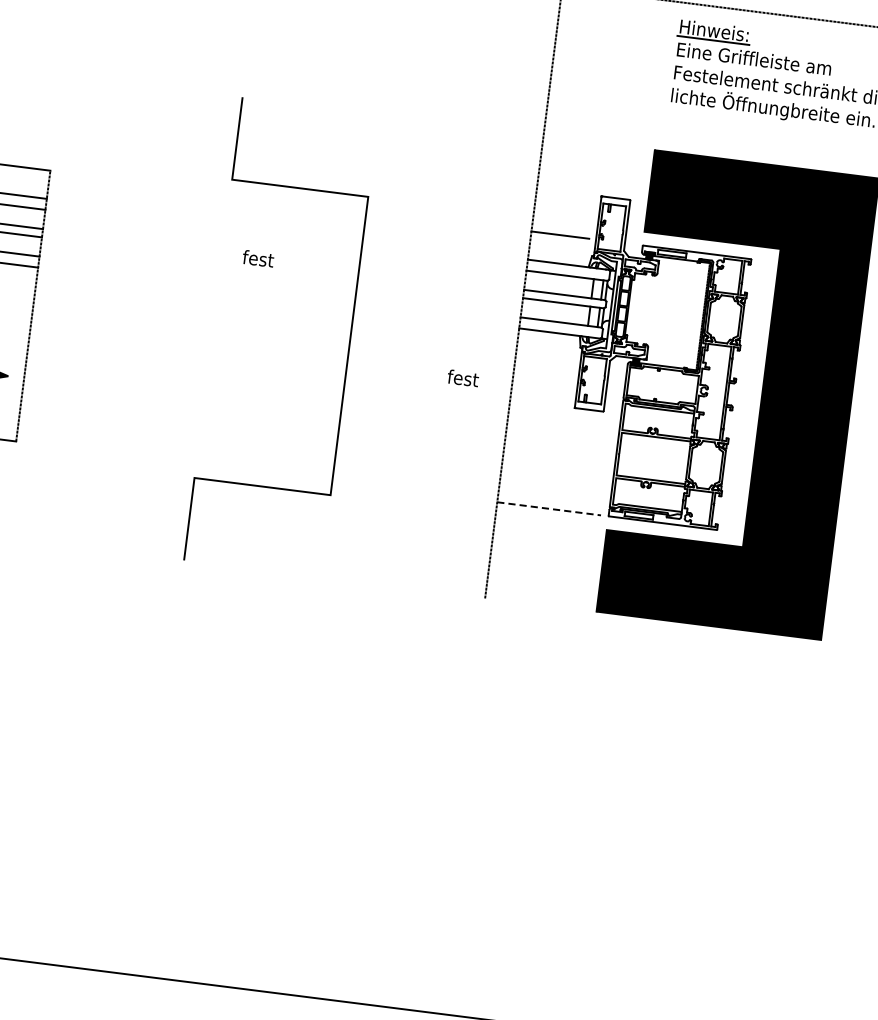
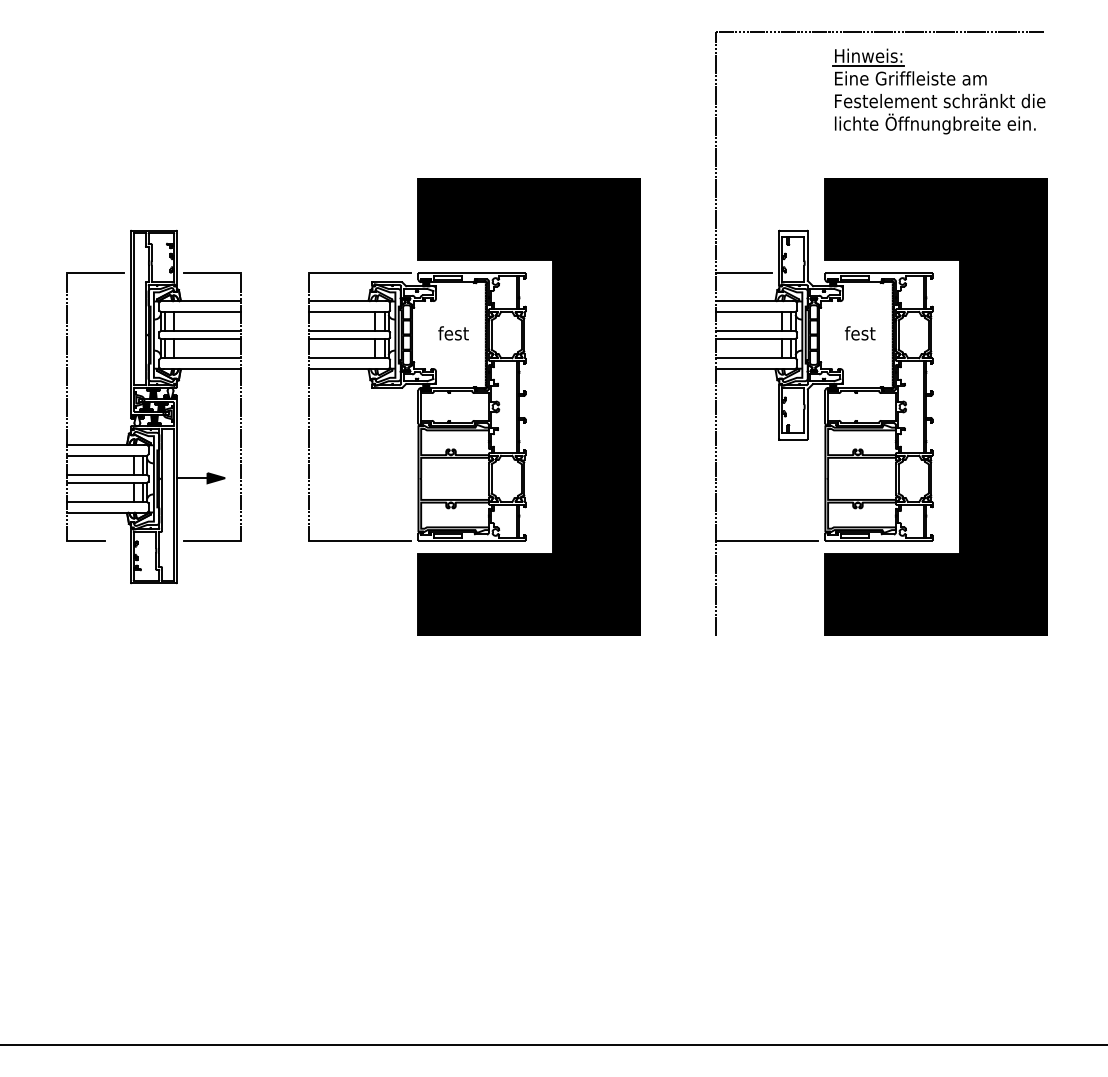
part: (212, 328) -> (417, 406), added
fill: (325, 342) -> (529, 406), added
text: (463, 378) -> (860, 333), moved
line: (549, 508) -> (767, 540), dashed -> solid

